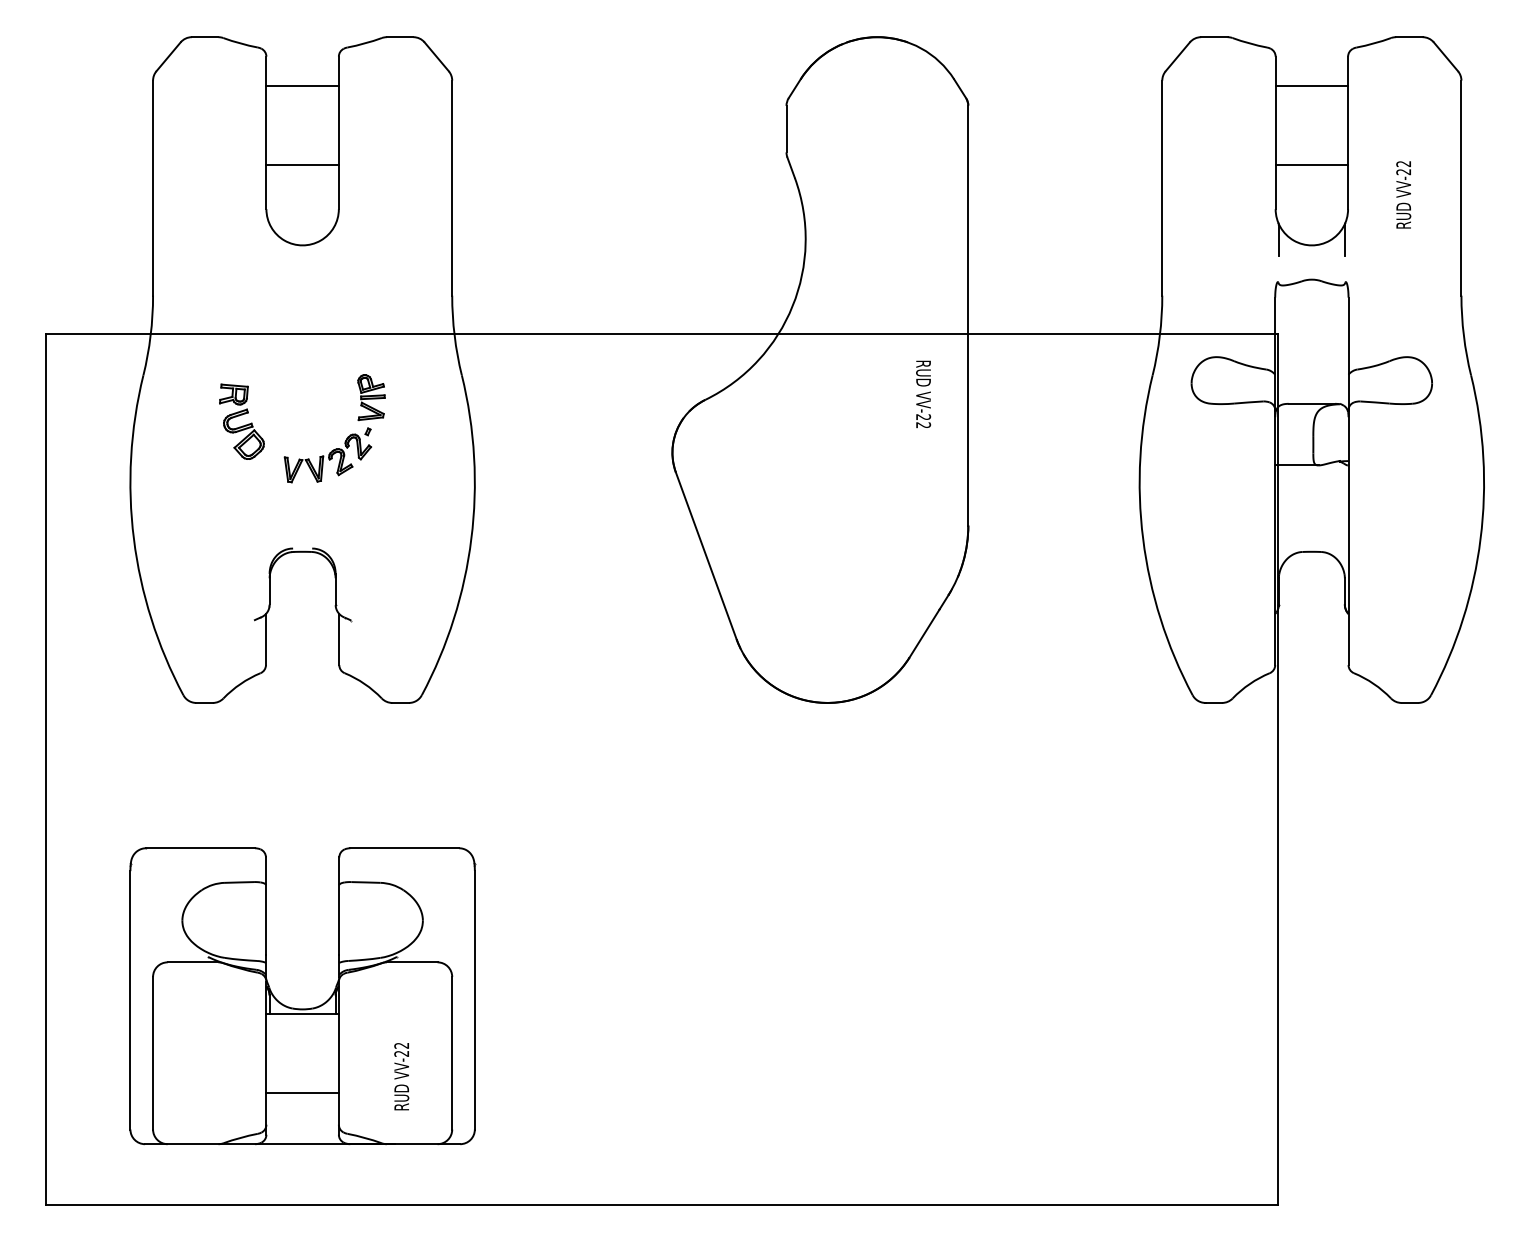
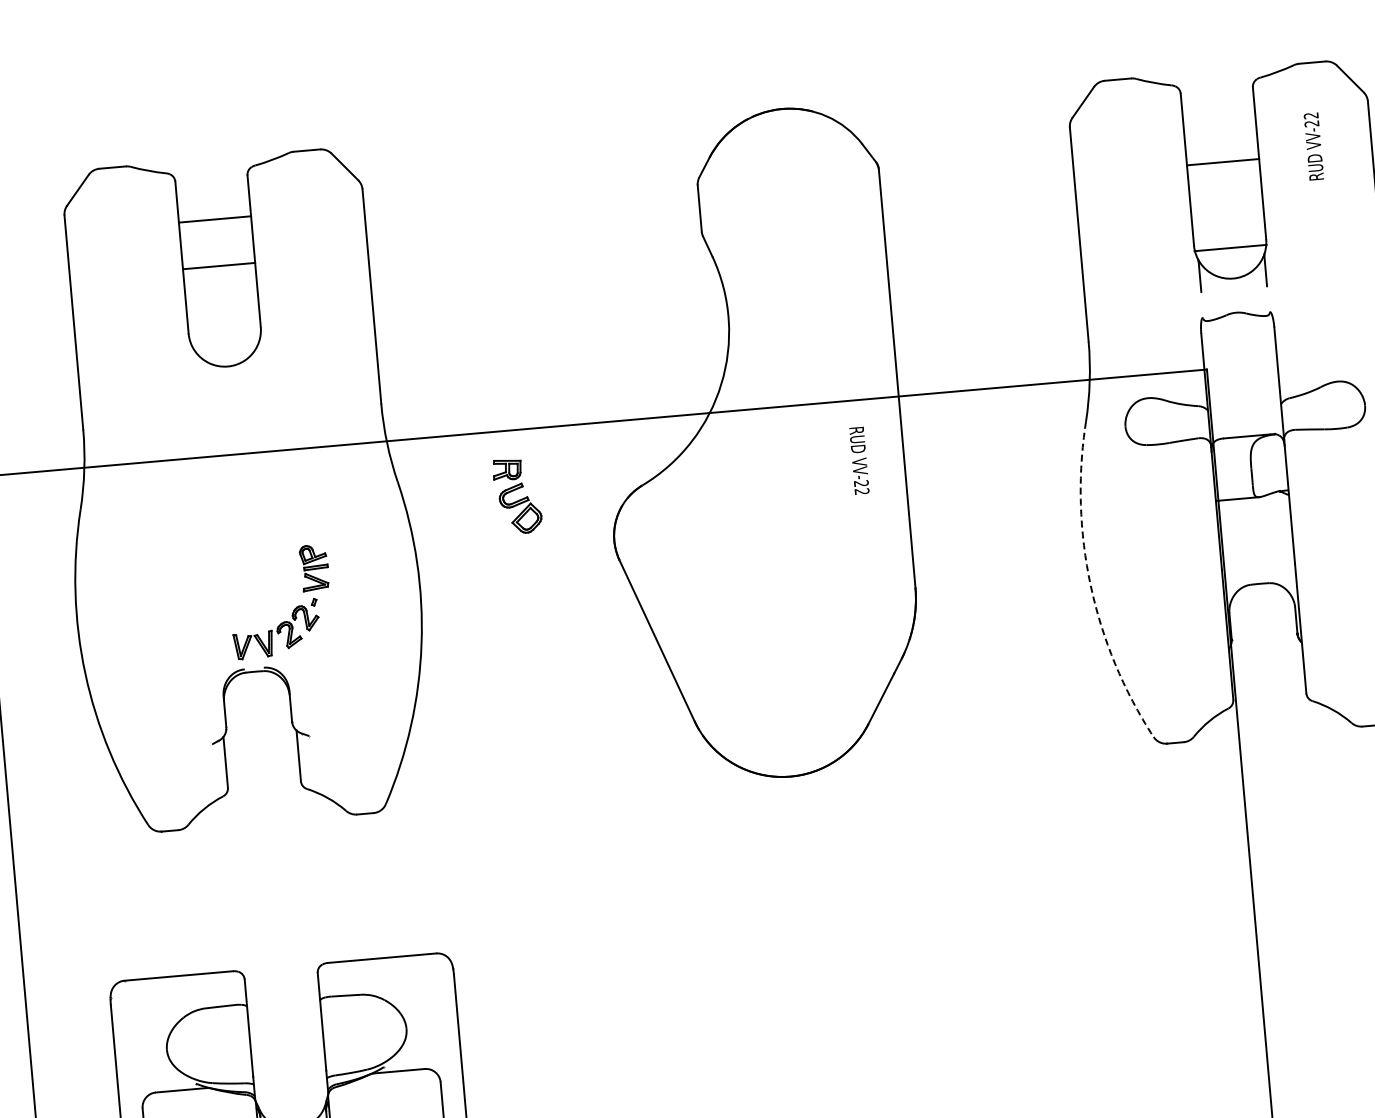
line: (302, 85) -> (218, 266), moved
line: (1311, 85) -> (1222, 162), moved
line: (302, 164) -> (214, 219), moved
line: (1311, 164) -> (1230, 247), moved
text: (1403, 194) -> (1313, 146), moved
part: (241, 421) -> (517, 495), moved
part: (347, 436) -> (294, 608), moved
arc: (1143, 538) -> (1091, 585), solid -> dashed

